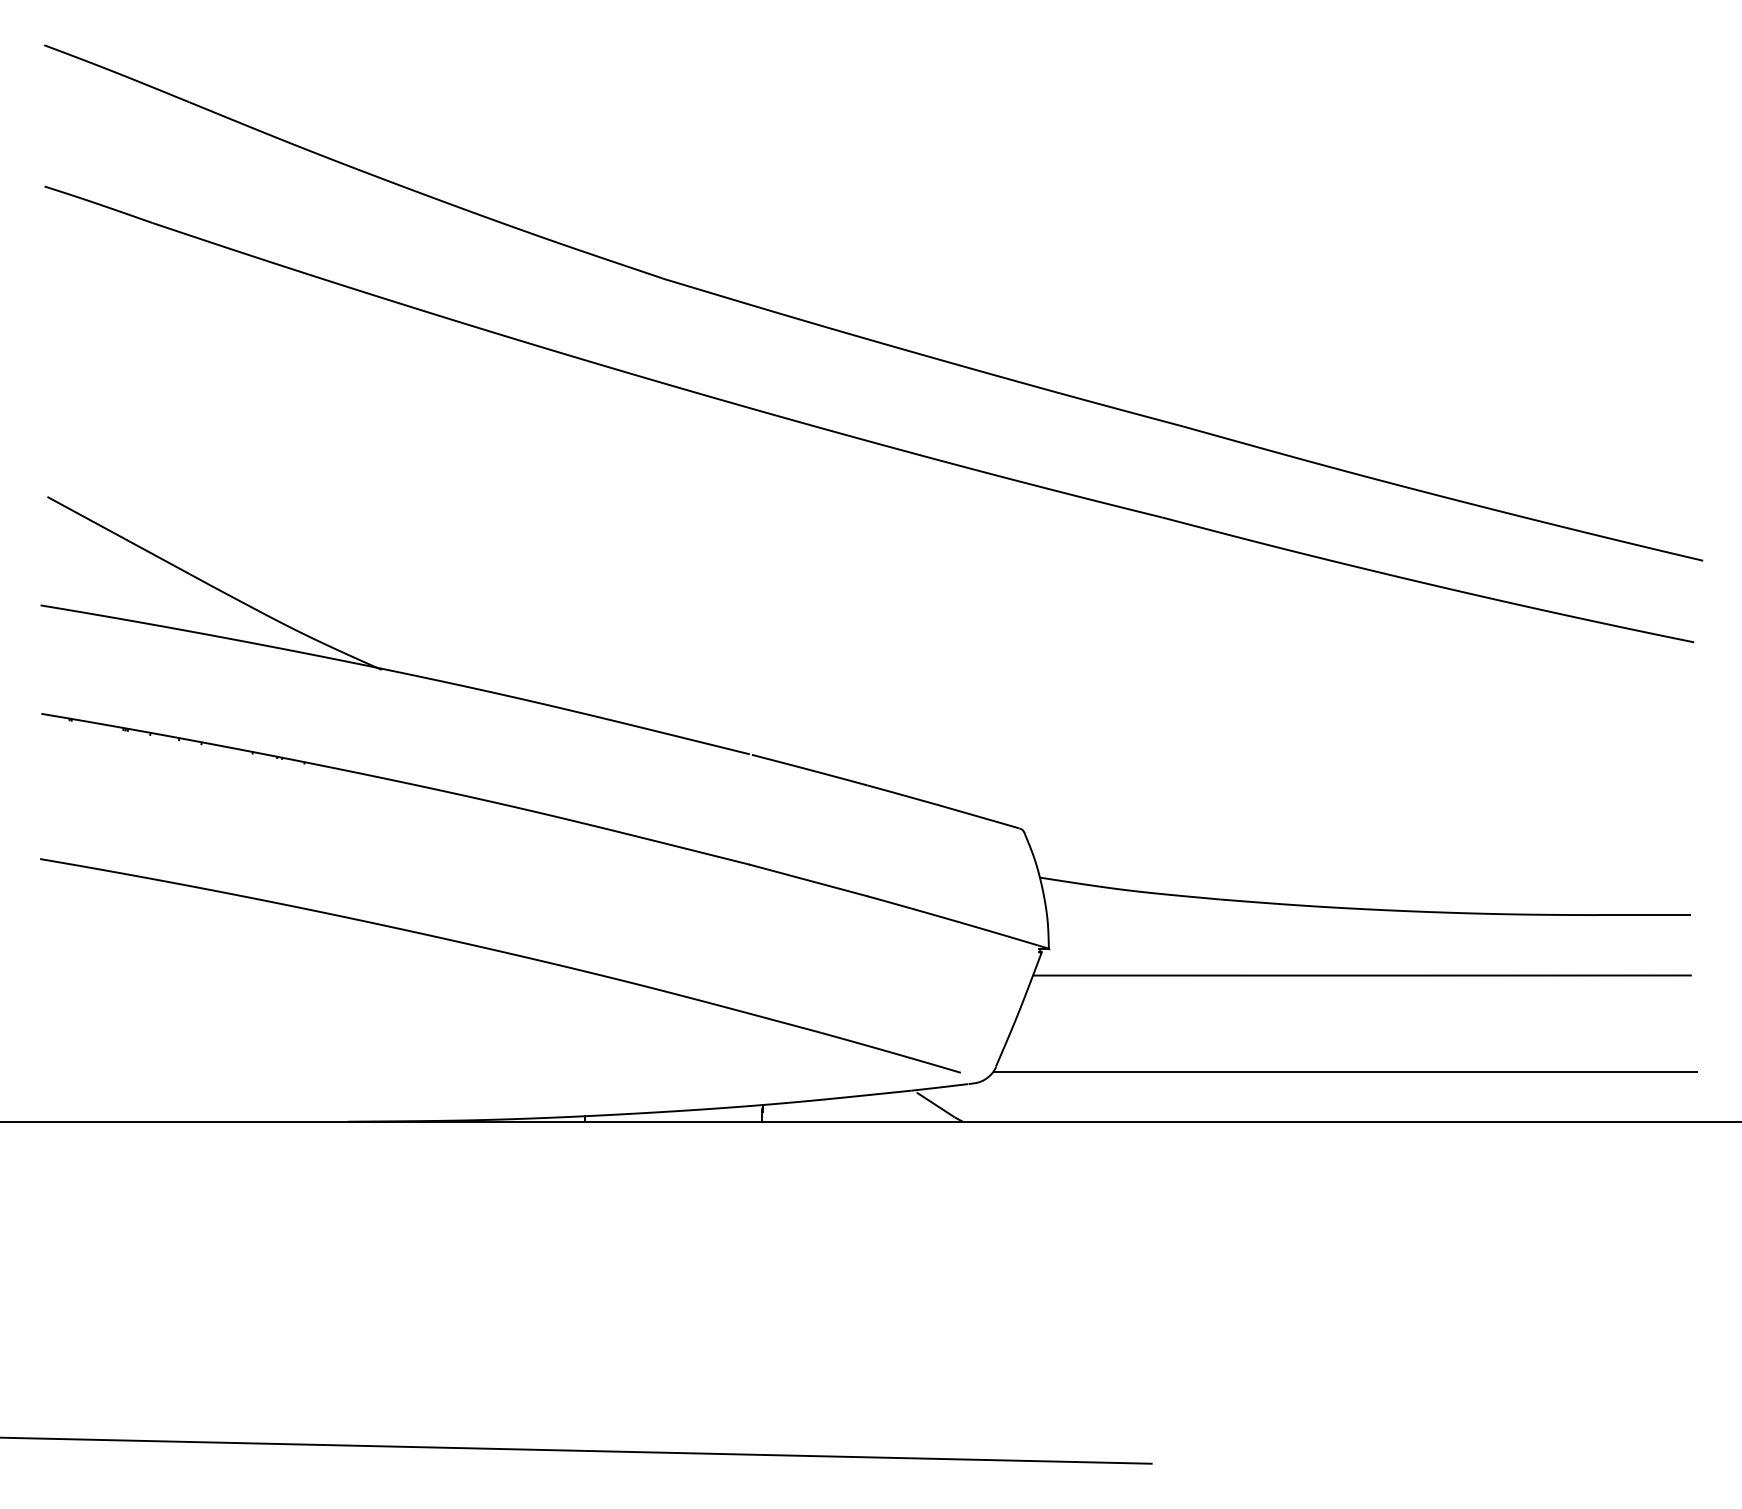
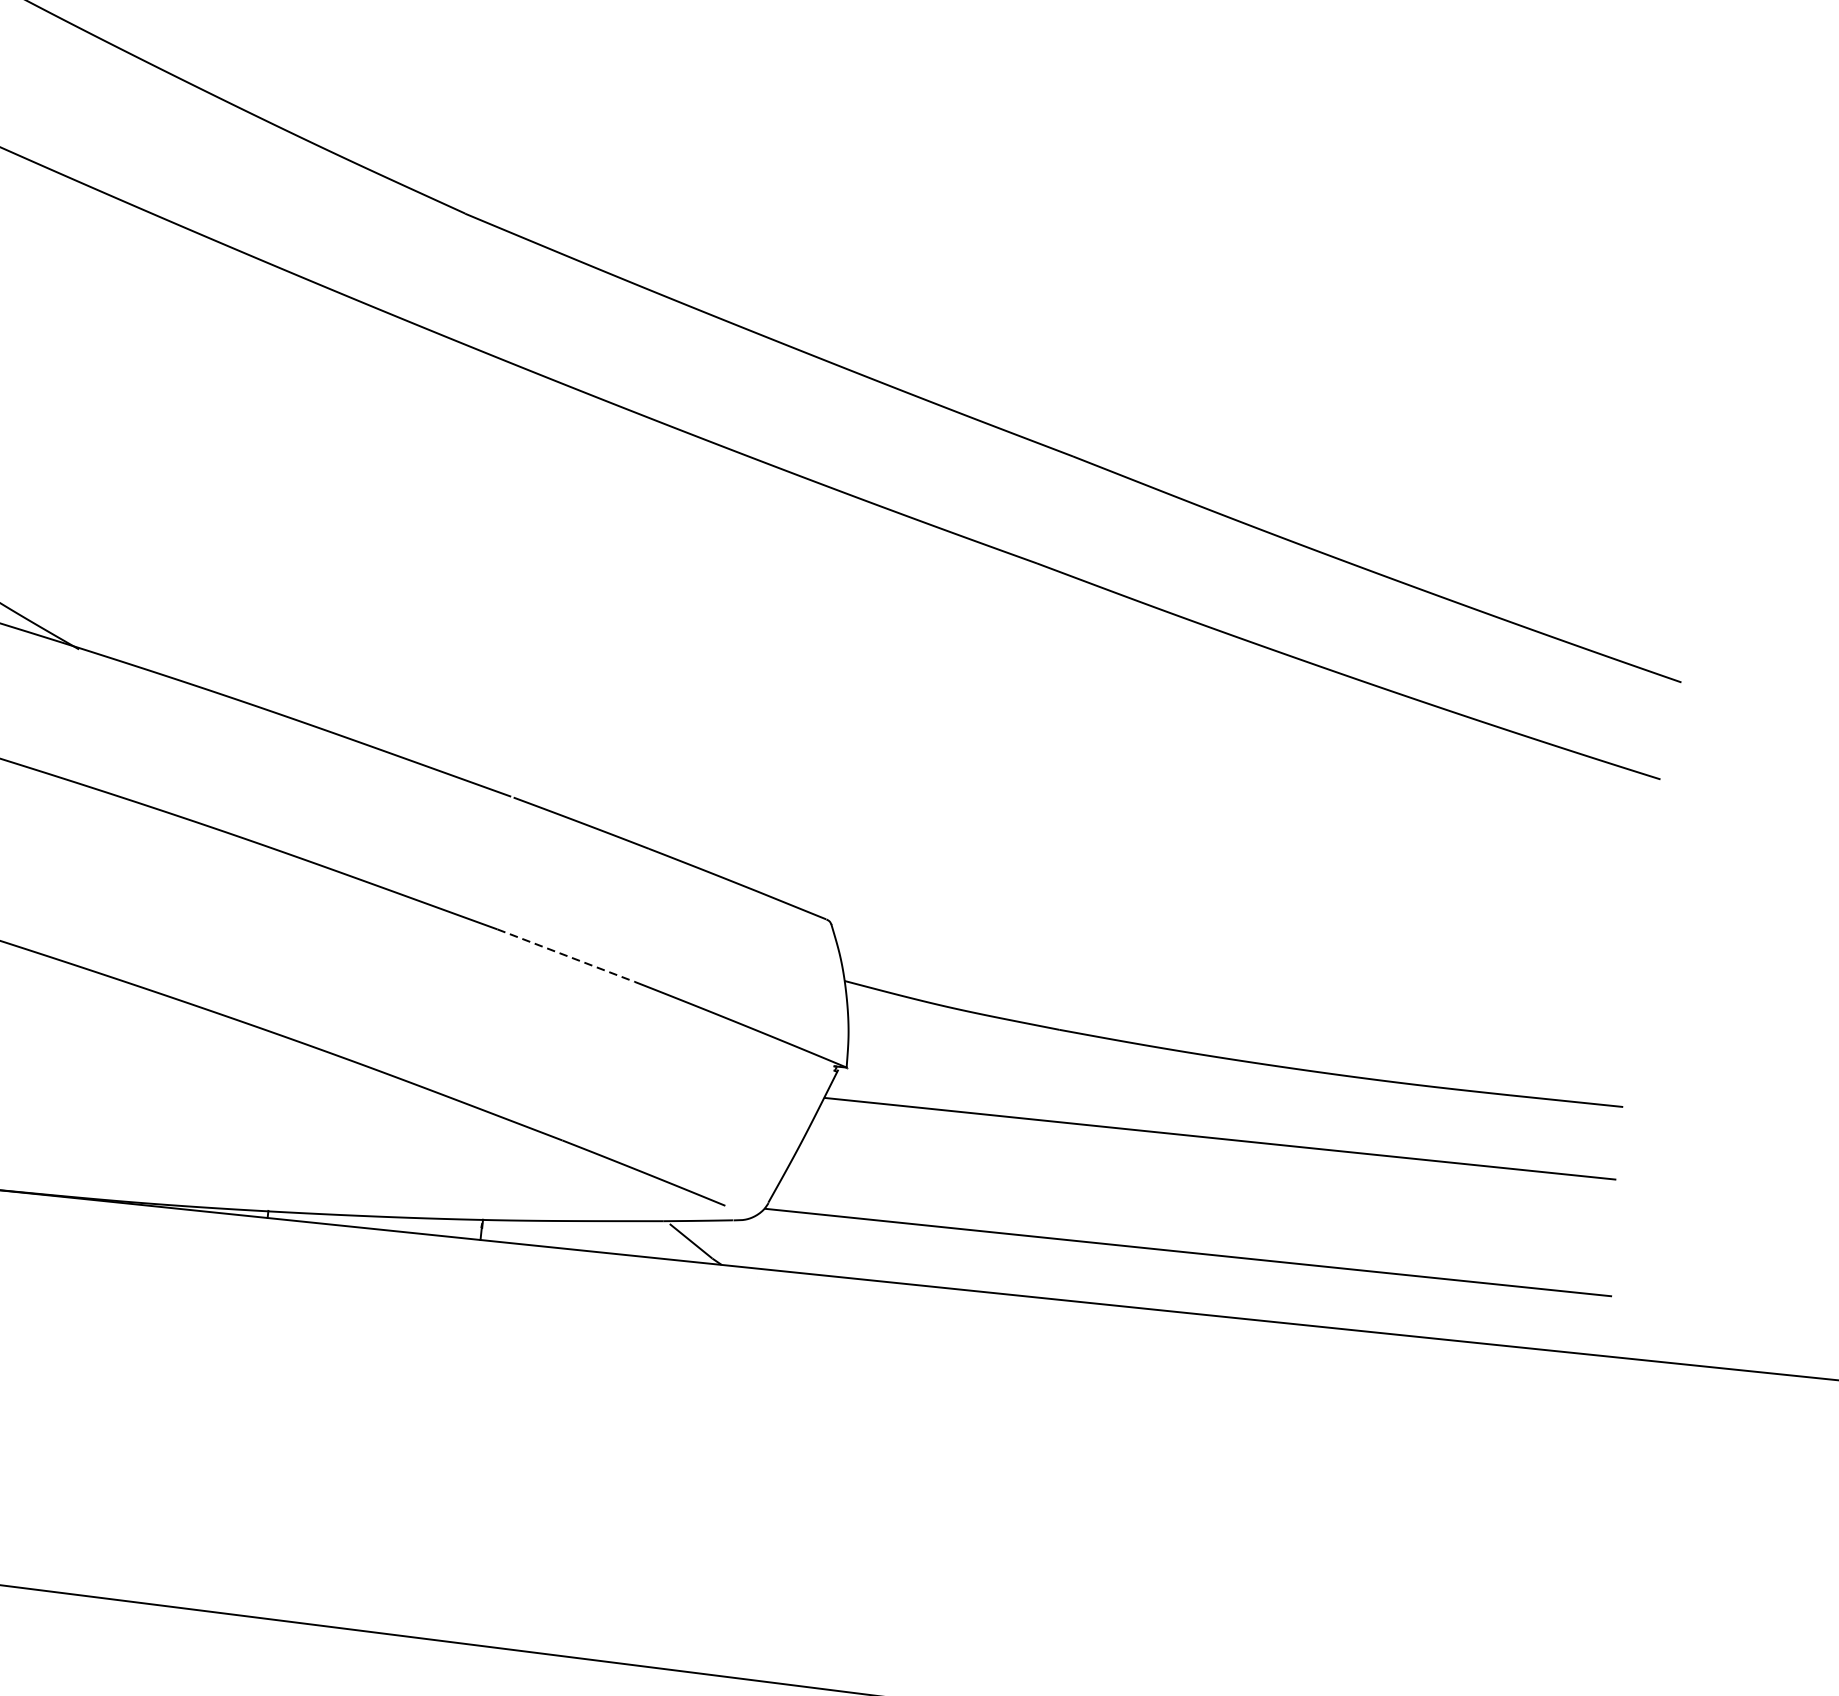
line: (808, 880) -> (566, 955), solid -> dashed

